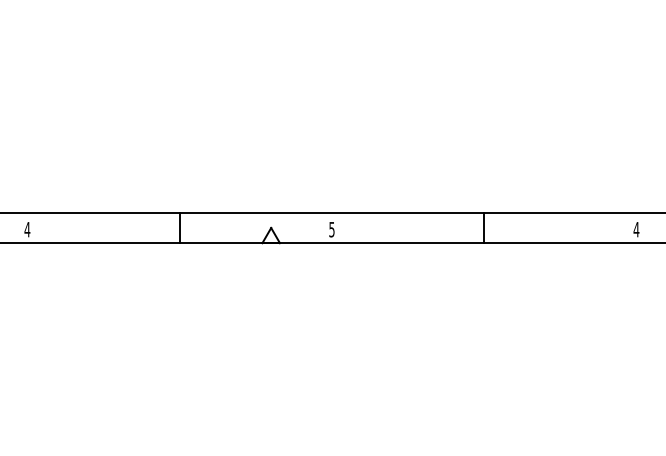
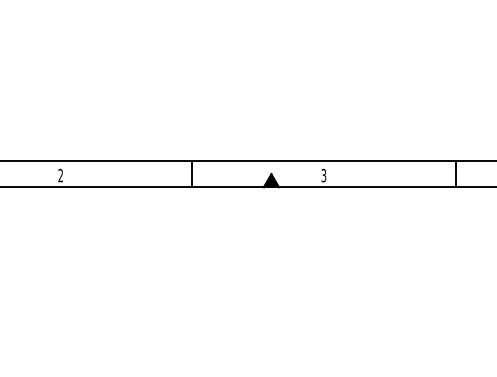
text: (331, 228) -> (323, 174), 5 -> 3
text: (27, 229) -> (60, 175), 4 -> 2
fill: (270, 235) -> (270, 180), added

